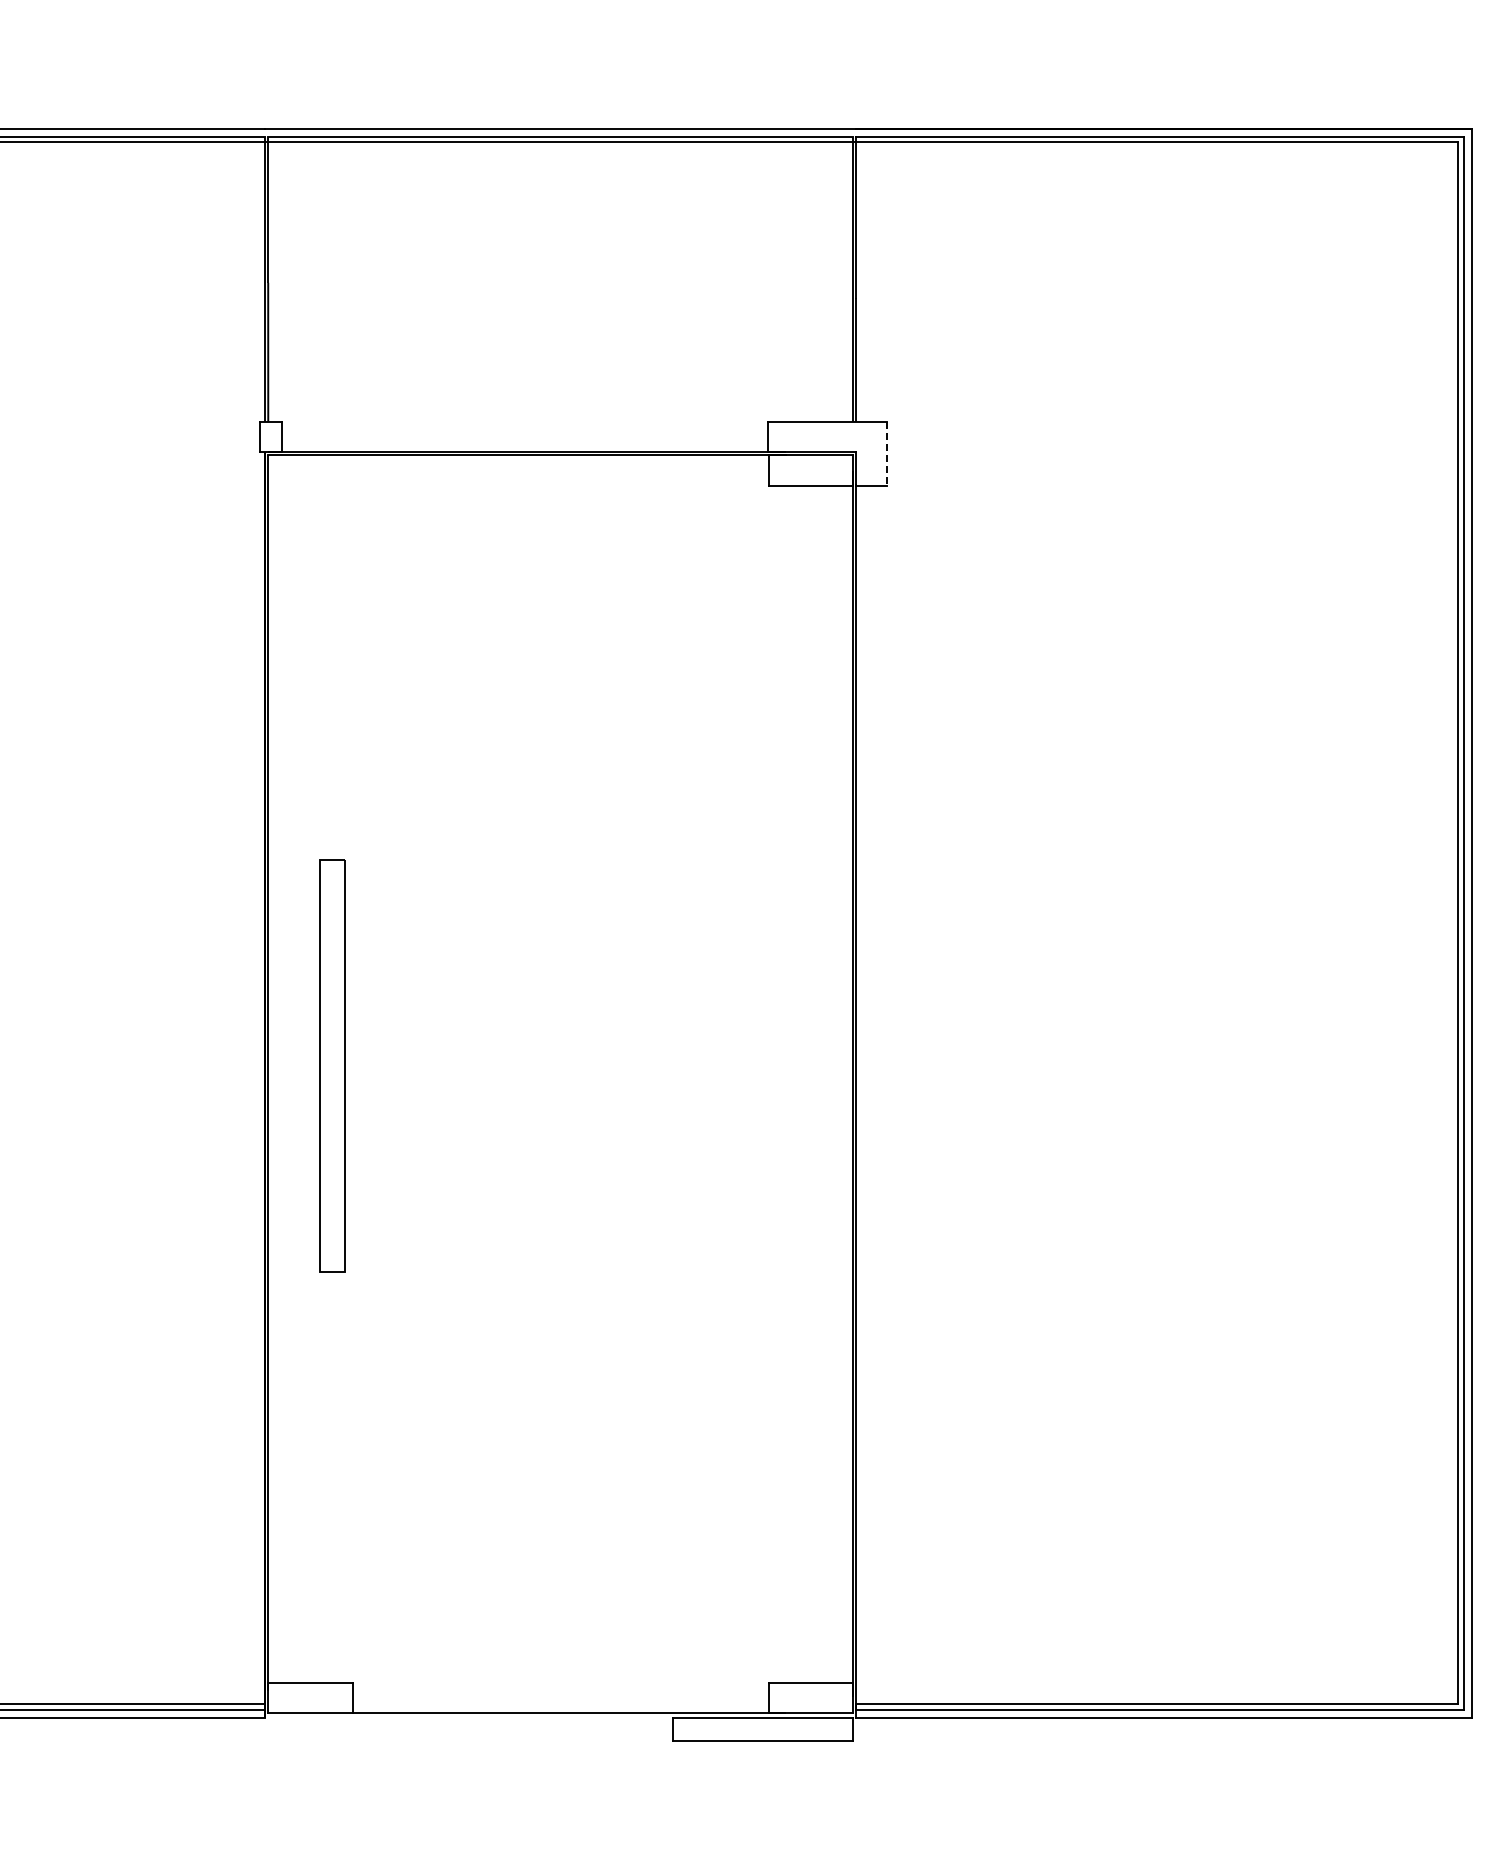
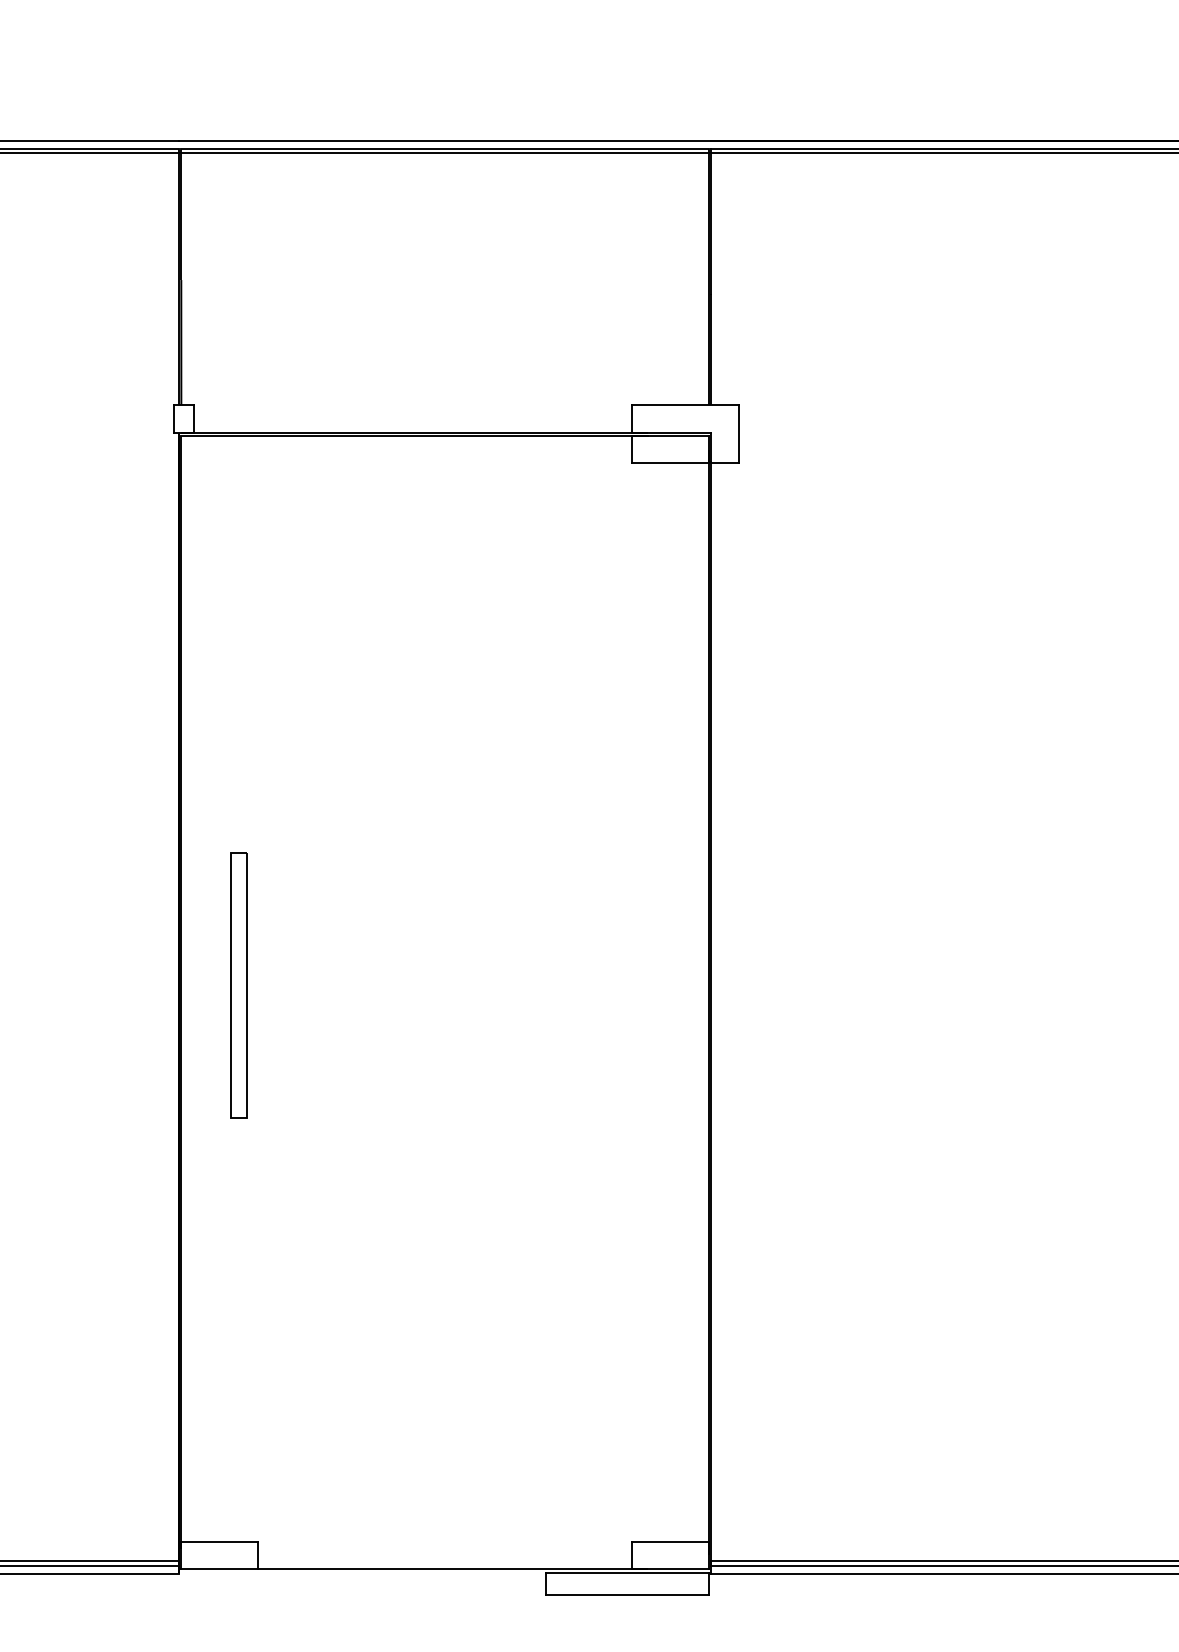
line: (886, 454) -> (738, 434), dashed -> solid
part: (332, 1065) -> (239, 985), size x0.71

